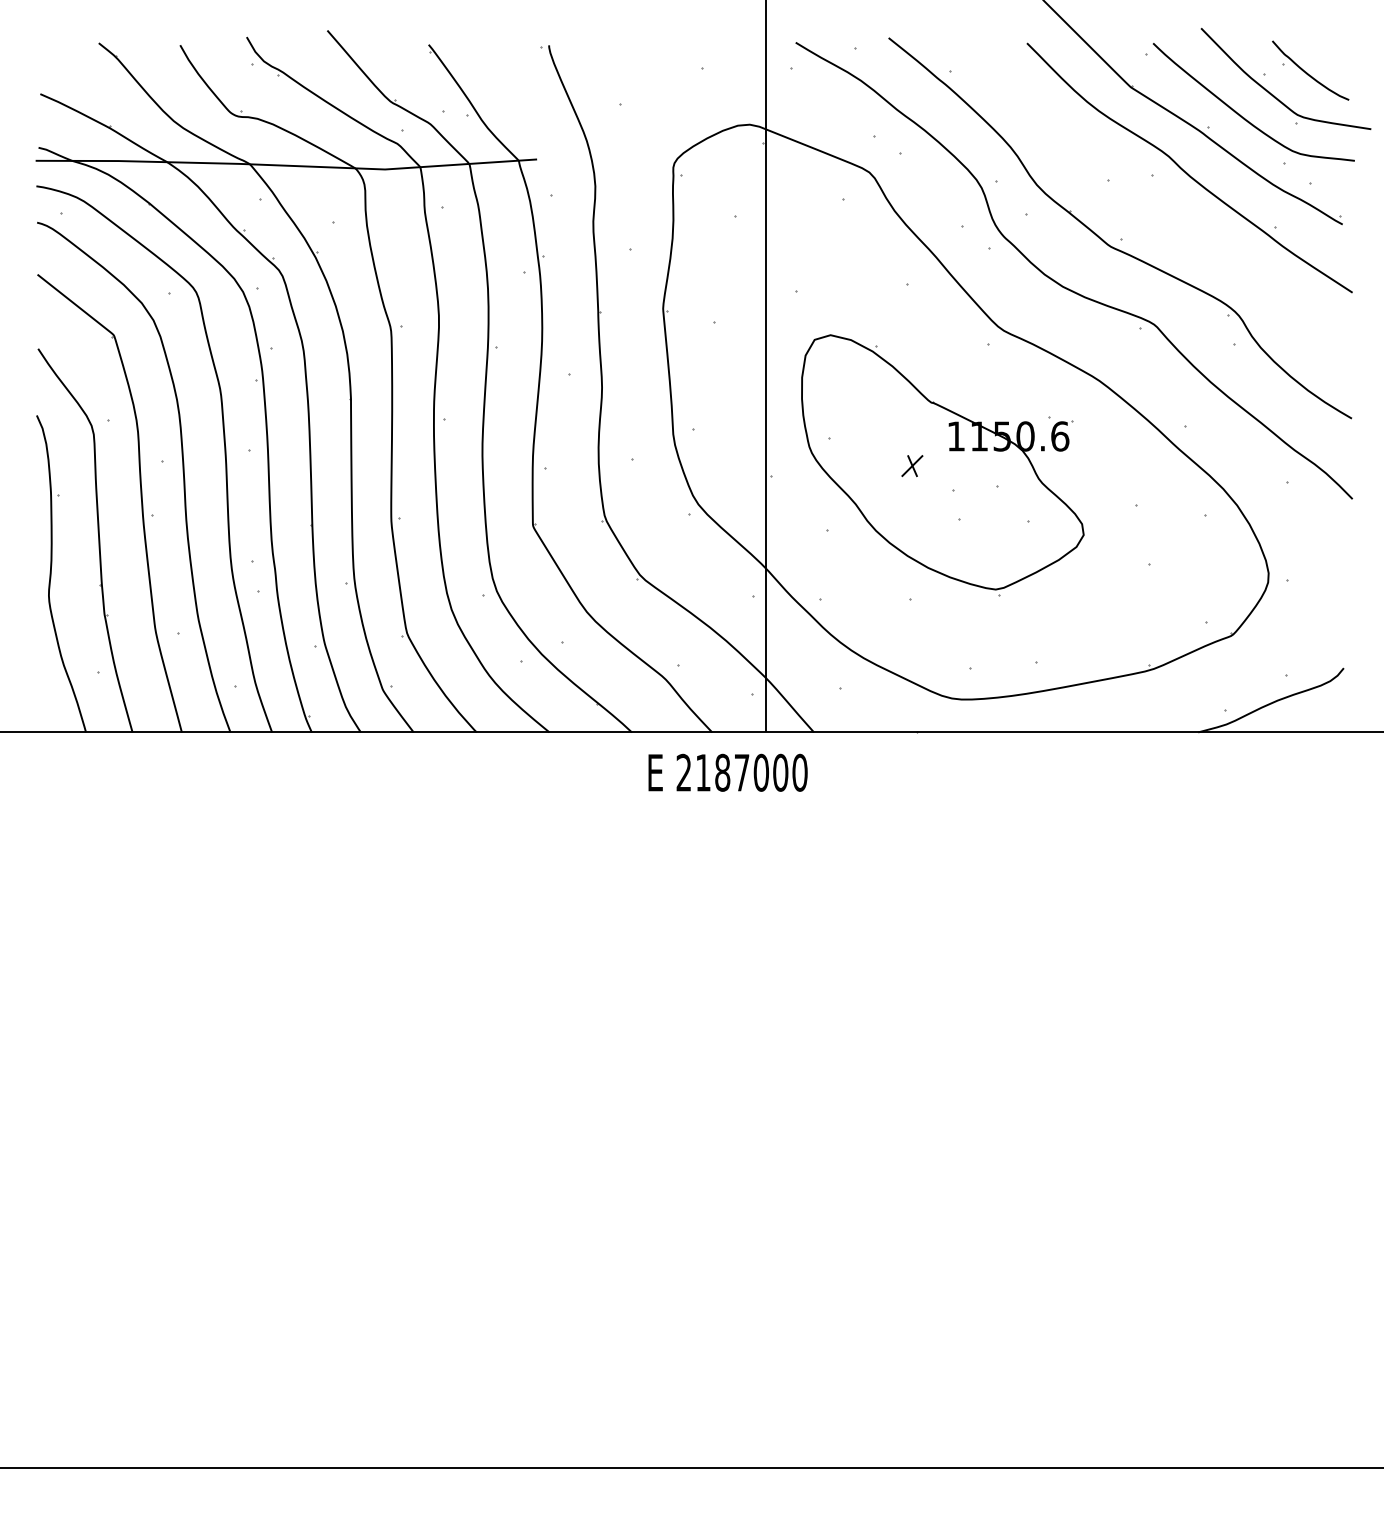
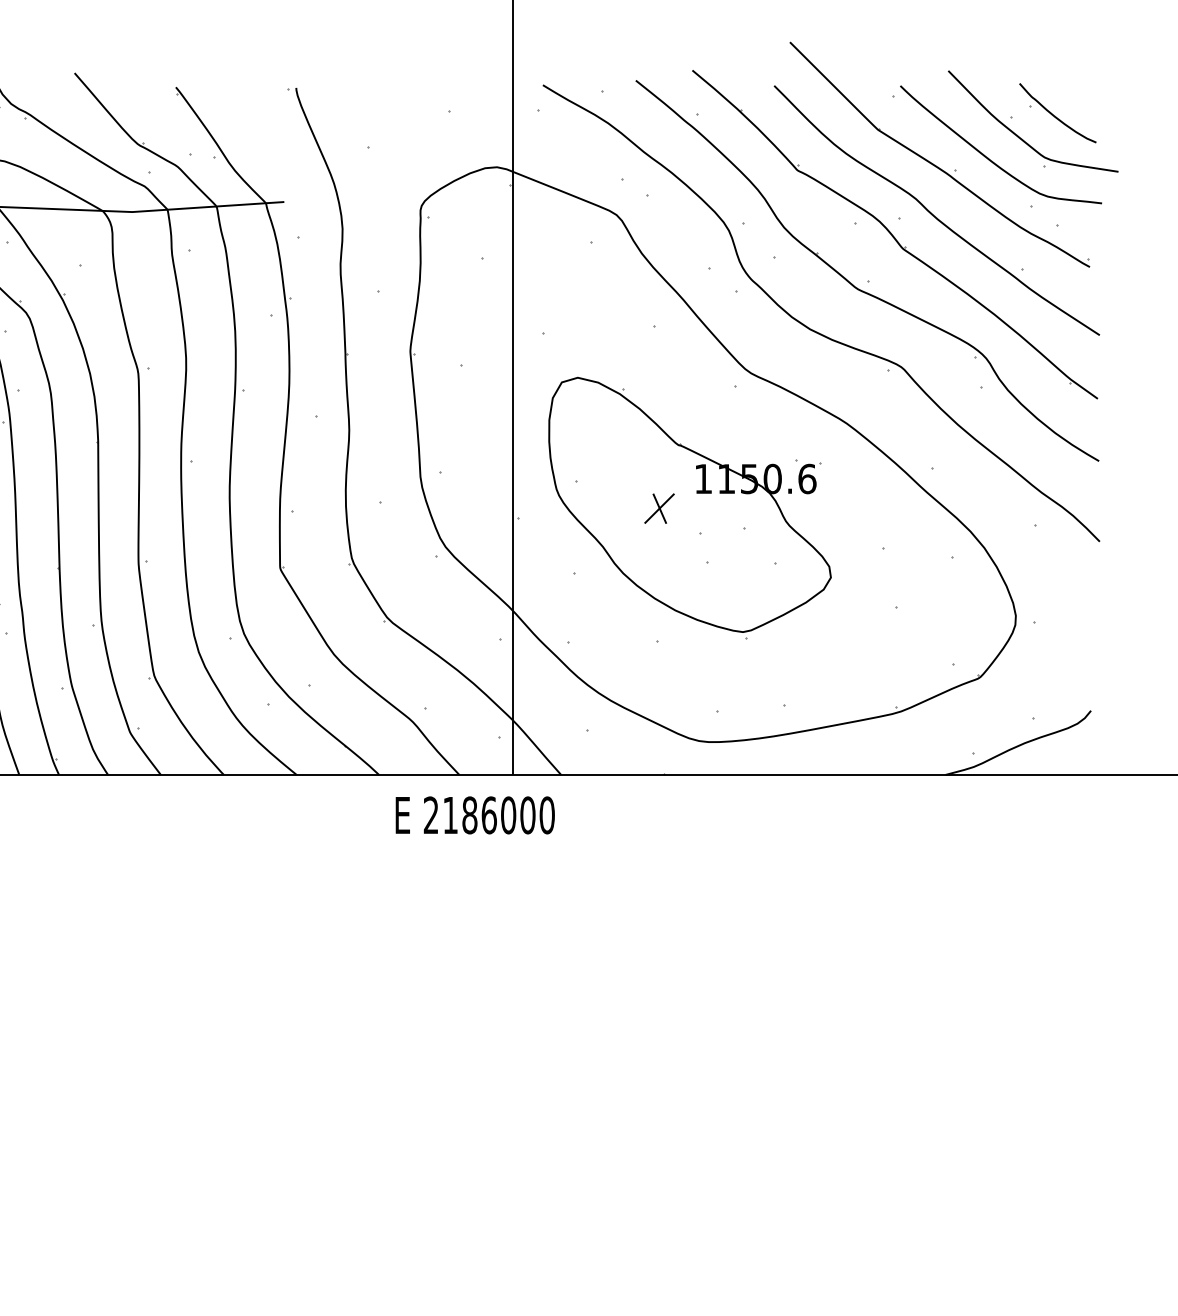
part: (1147, 191) -> (894, 234), added
part: (912, 465) -> (659, 508), size x1.43
text: (741, 772) -> (488, 815), 2187000 -> 2186000

